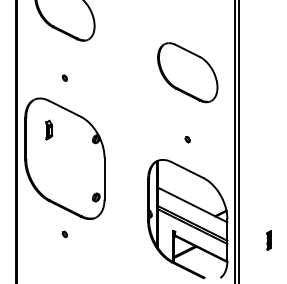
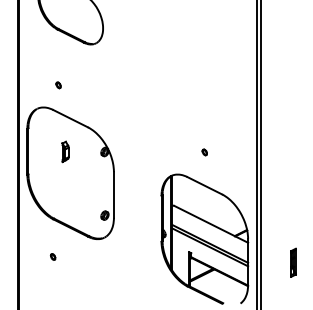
part: (187, 72) -> (204, 79), removed
part: (64, 77) -> (58, 84), moved
part: (49, 129) -> (65, 151), moved
part: (64, 234) -> (52, 257), moved
part: (268, 240) -> (293, 262), size x1.4

